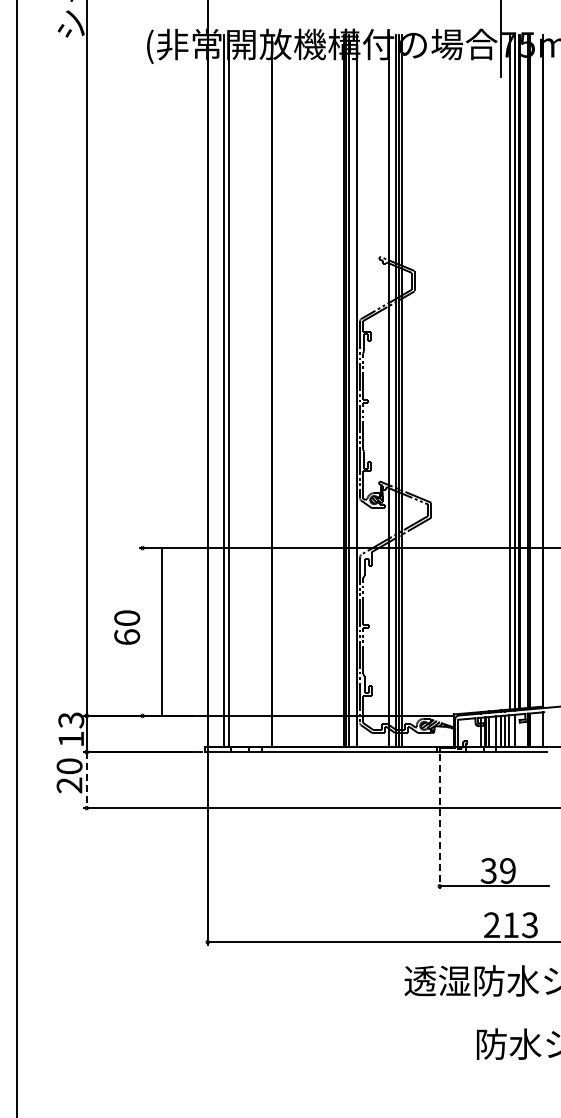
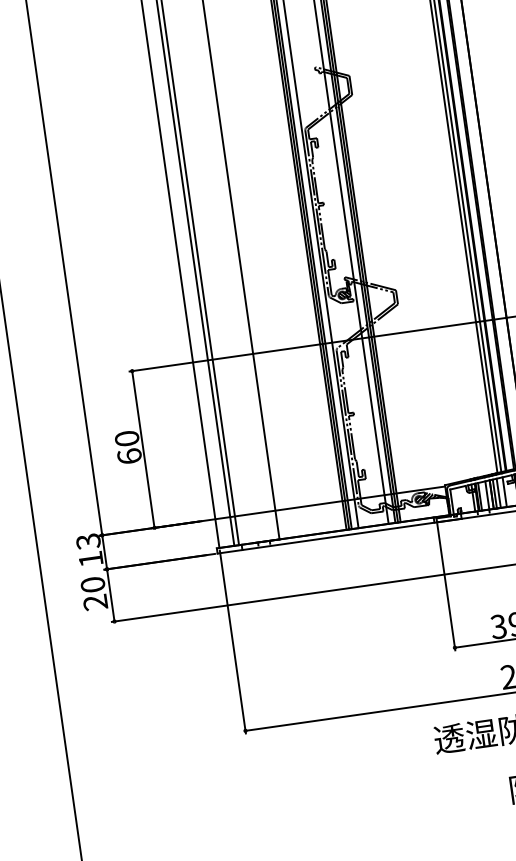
line: (161, 631) -> (143, 449), moved
line: (86, 780) -> (110, 595), dashed -> solid
line: (439, 821) -> (446, 587), dashed -> solid

